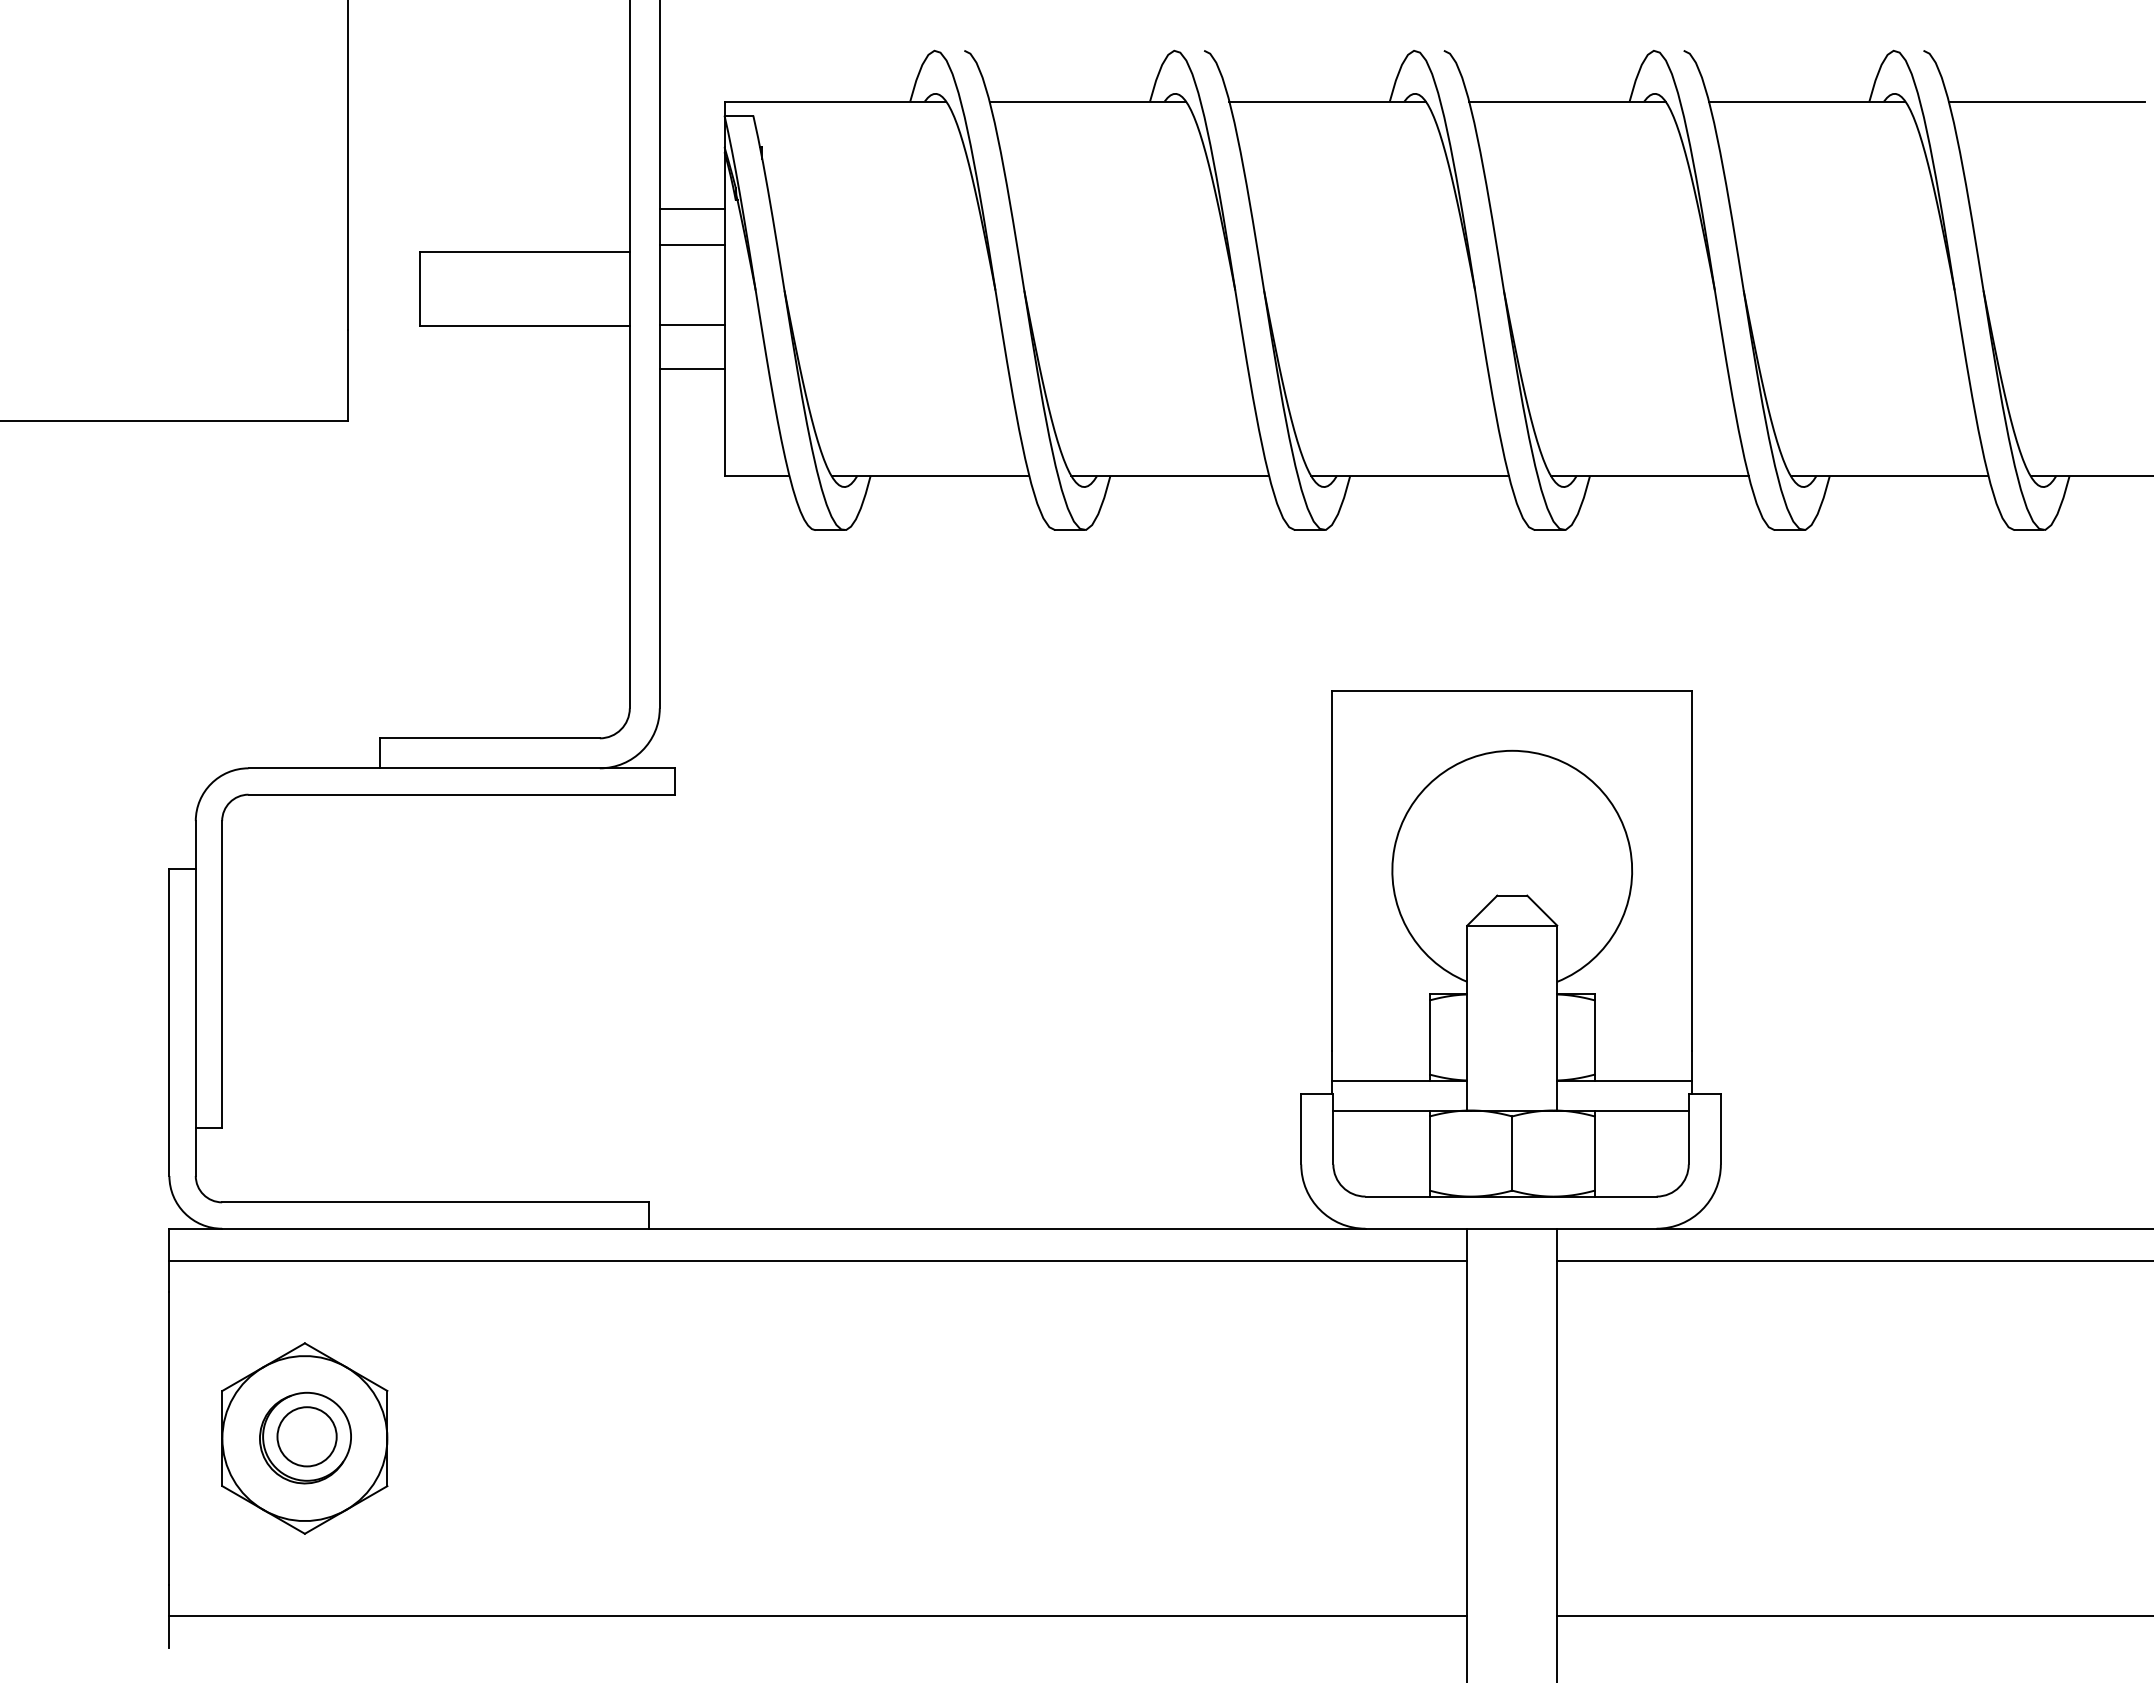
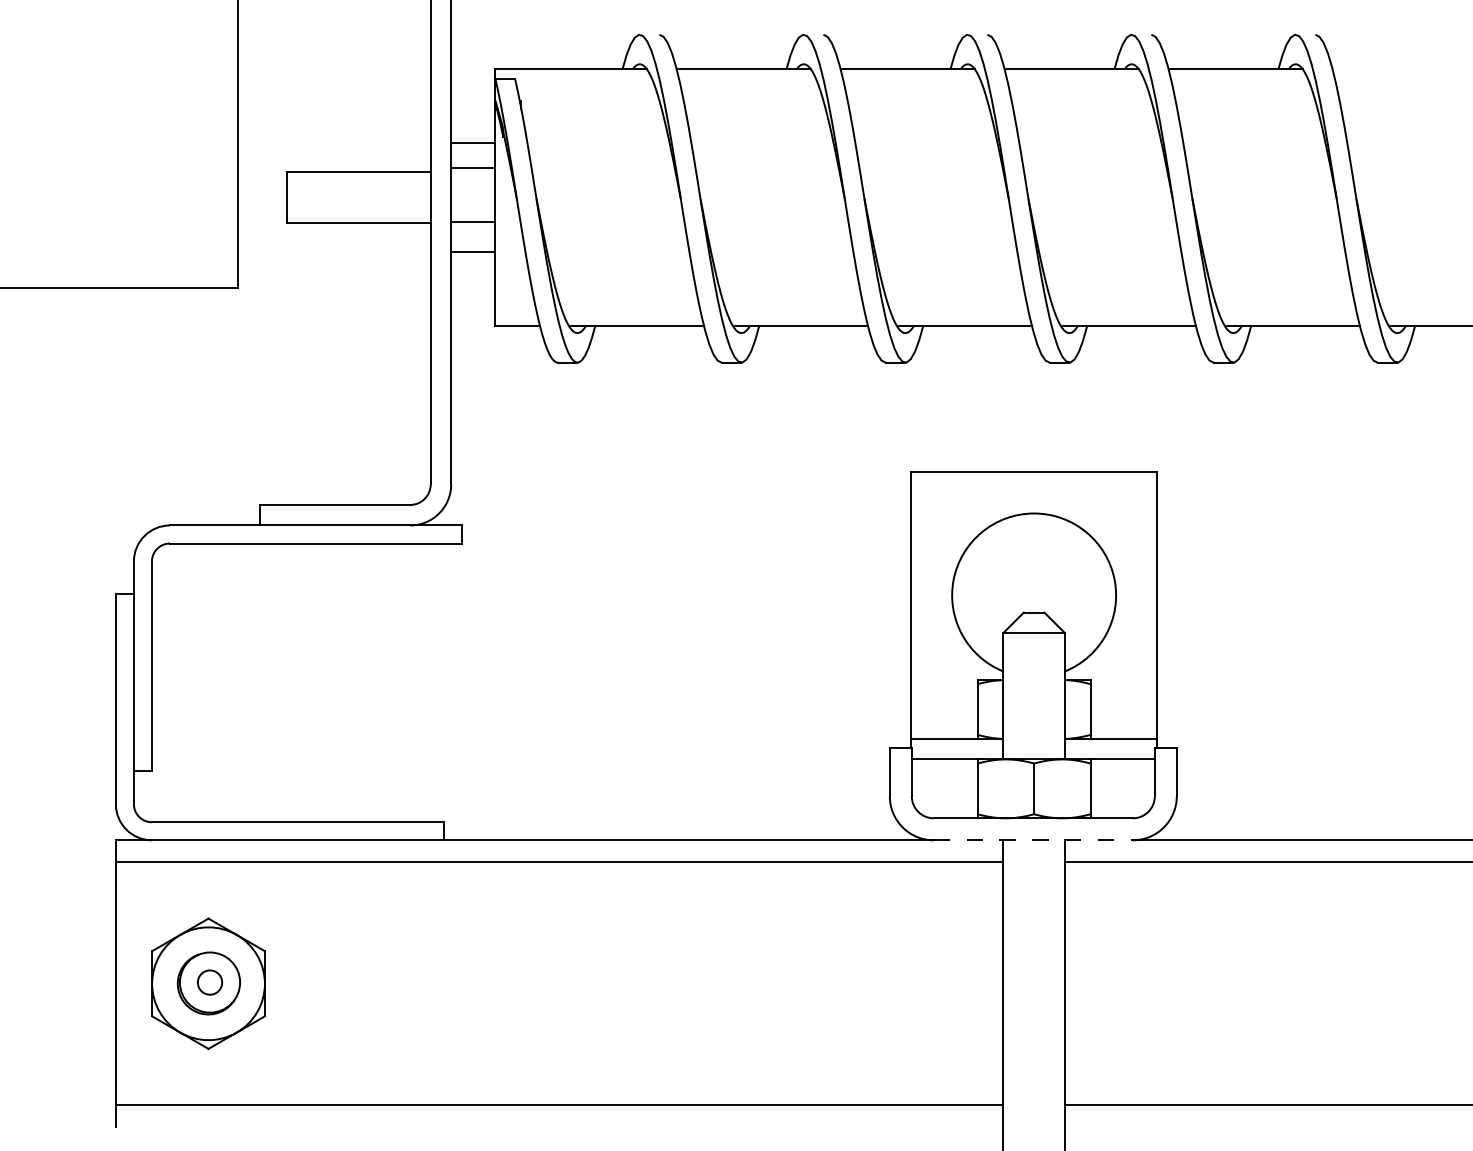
line: (2046, 101) -> (1399, 69), removed
line: (1511, 1229) -> (1033, 840), solid -> dashed
circle: (306, 1436) -> (209, 982), size x0.6

